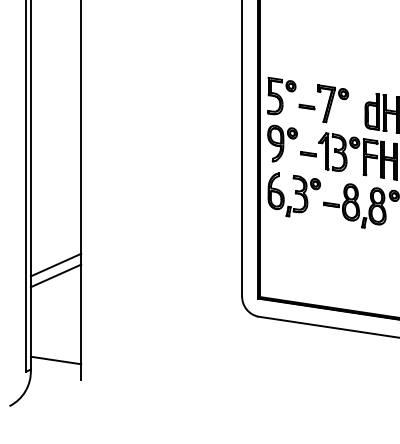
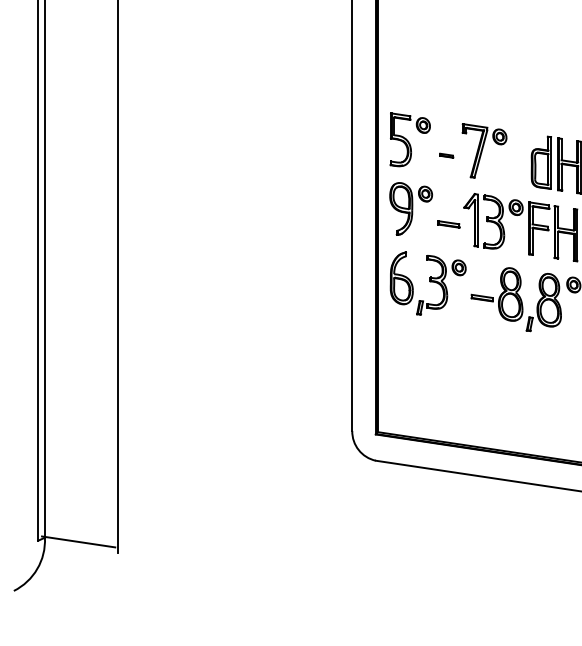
part: (306, 106) -> (445, 154), size x0.6
line: (55, 264) -> (80, 384), removed
line: (55, 275) -> (80, 400), removed
line: (55, 360) -> (77, 541), moved

